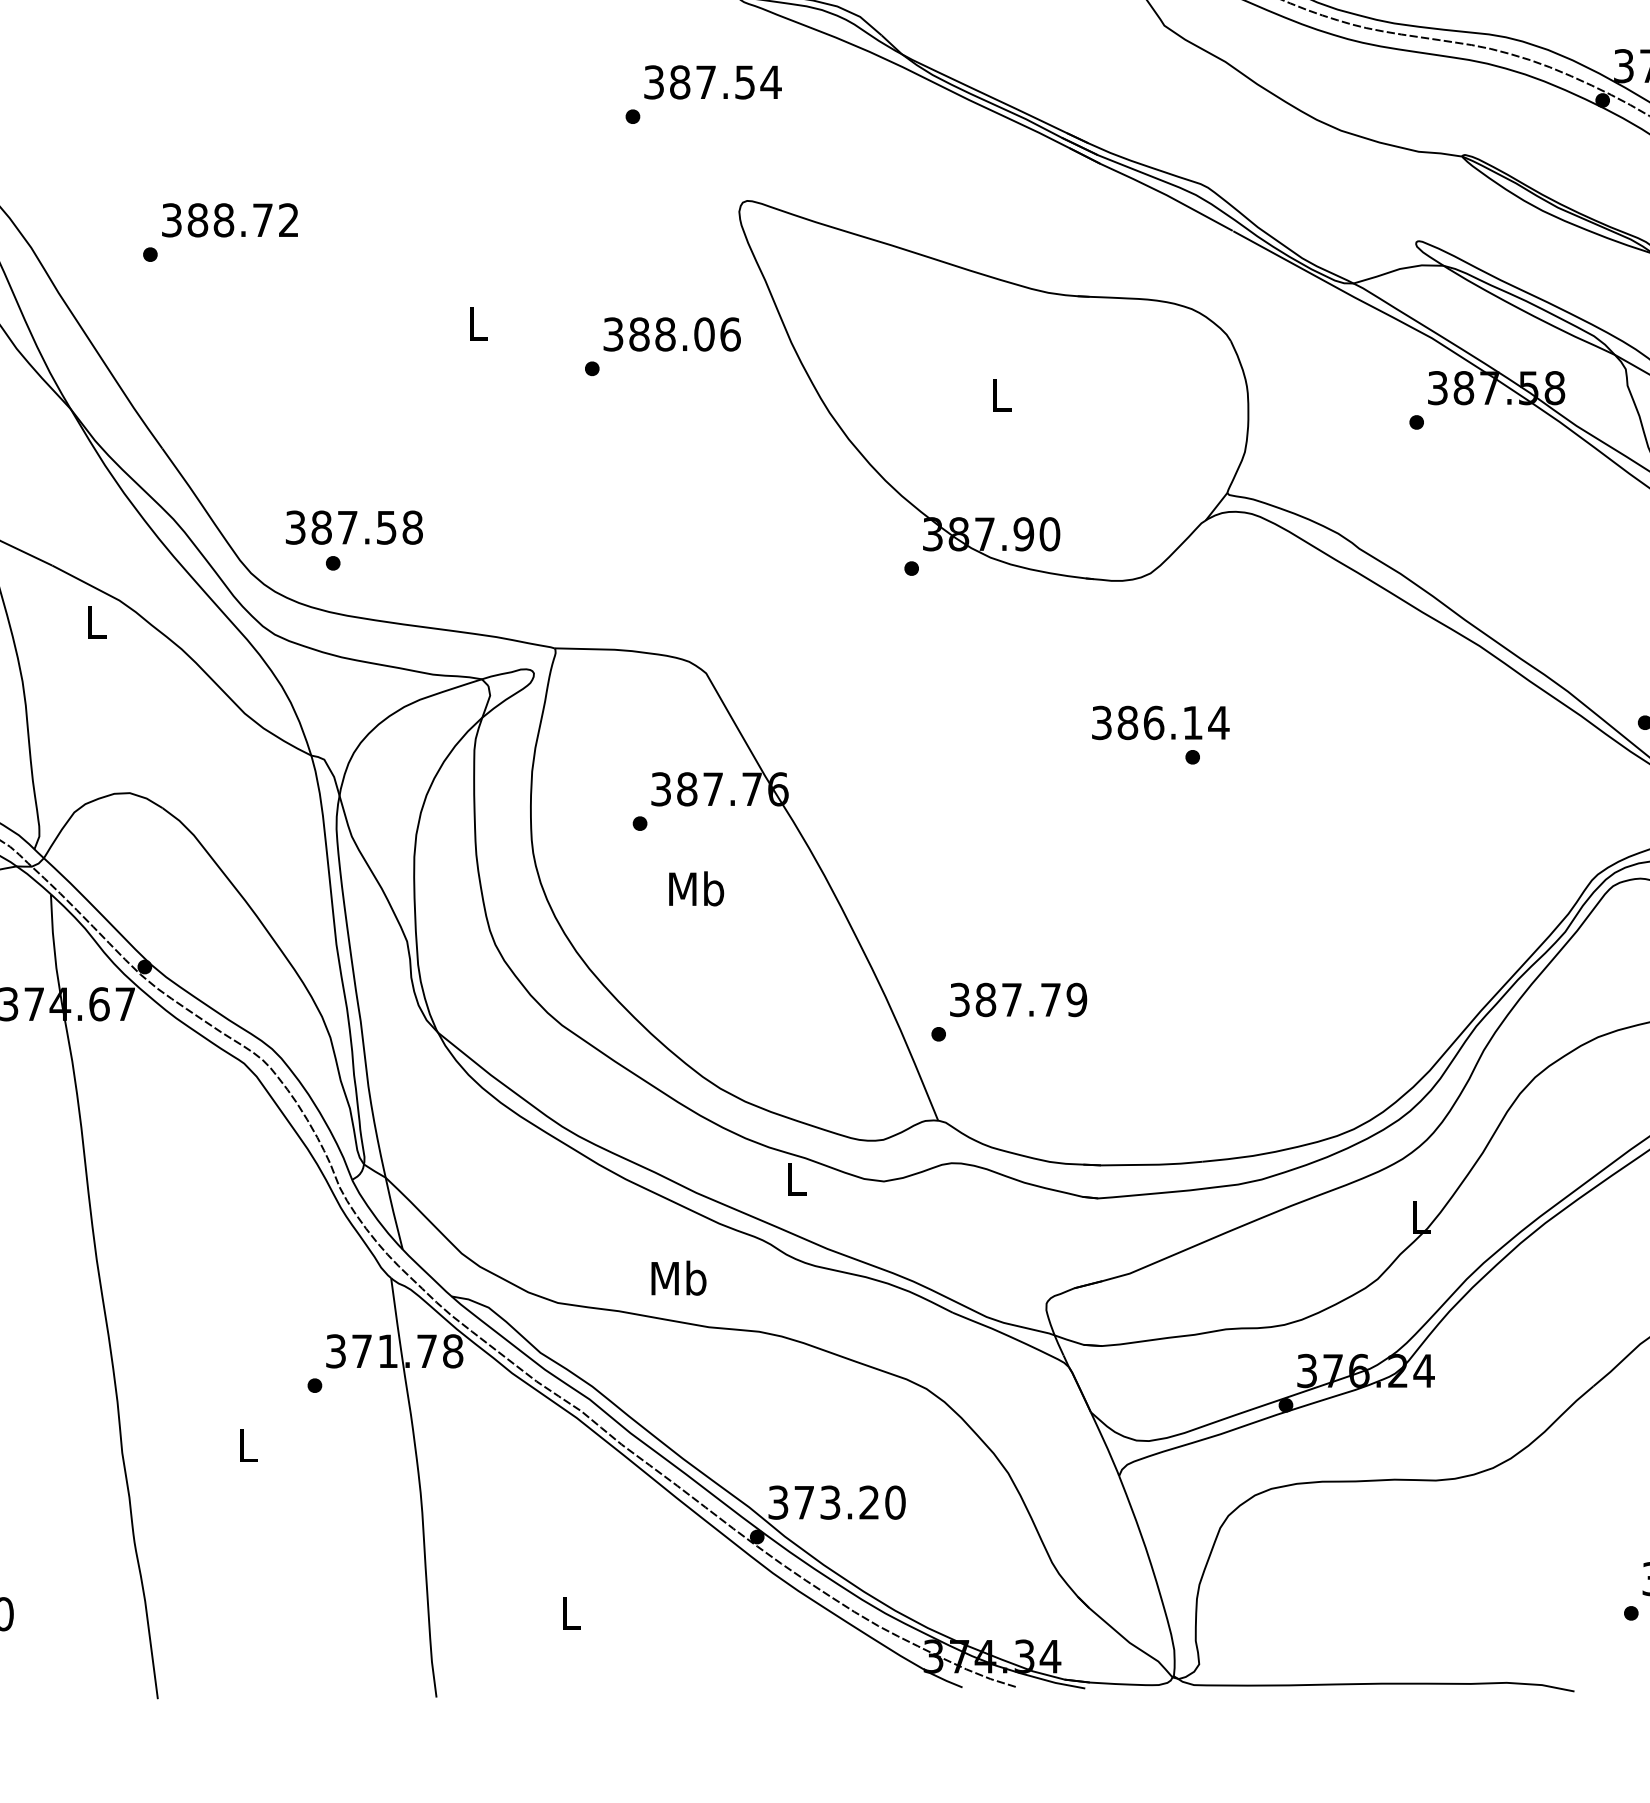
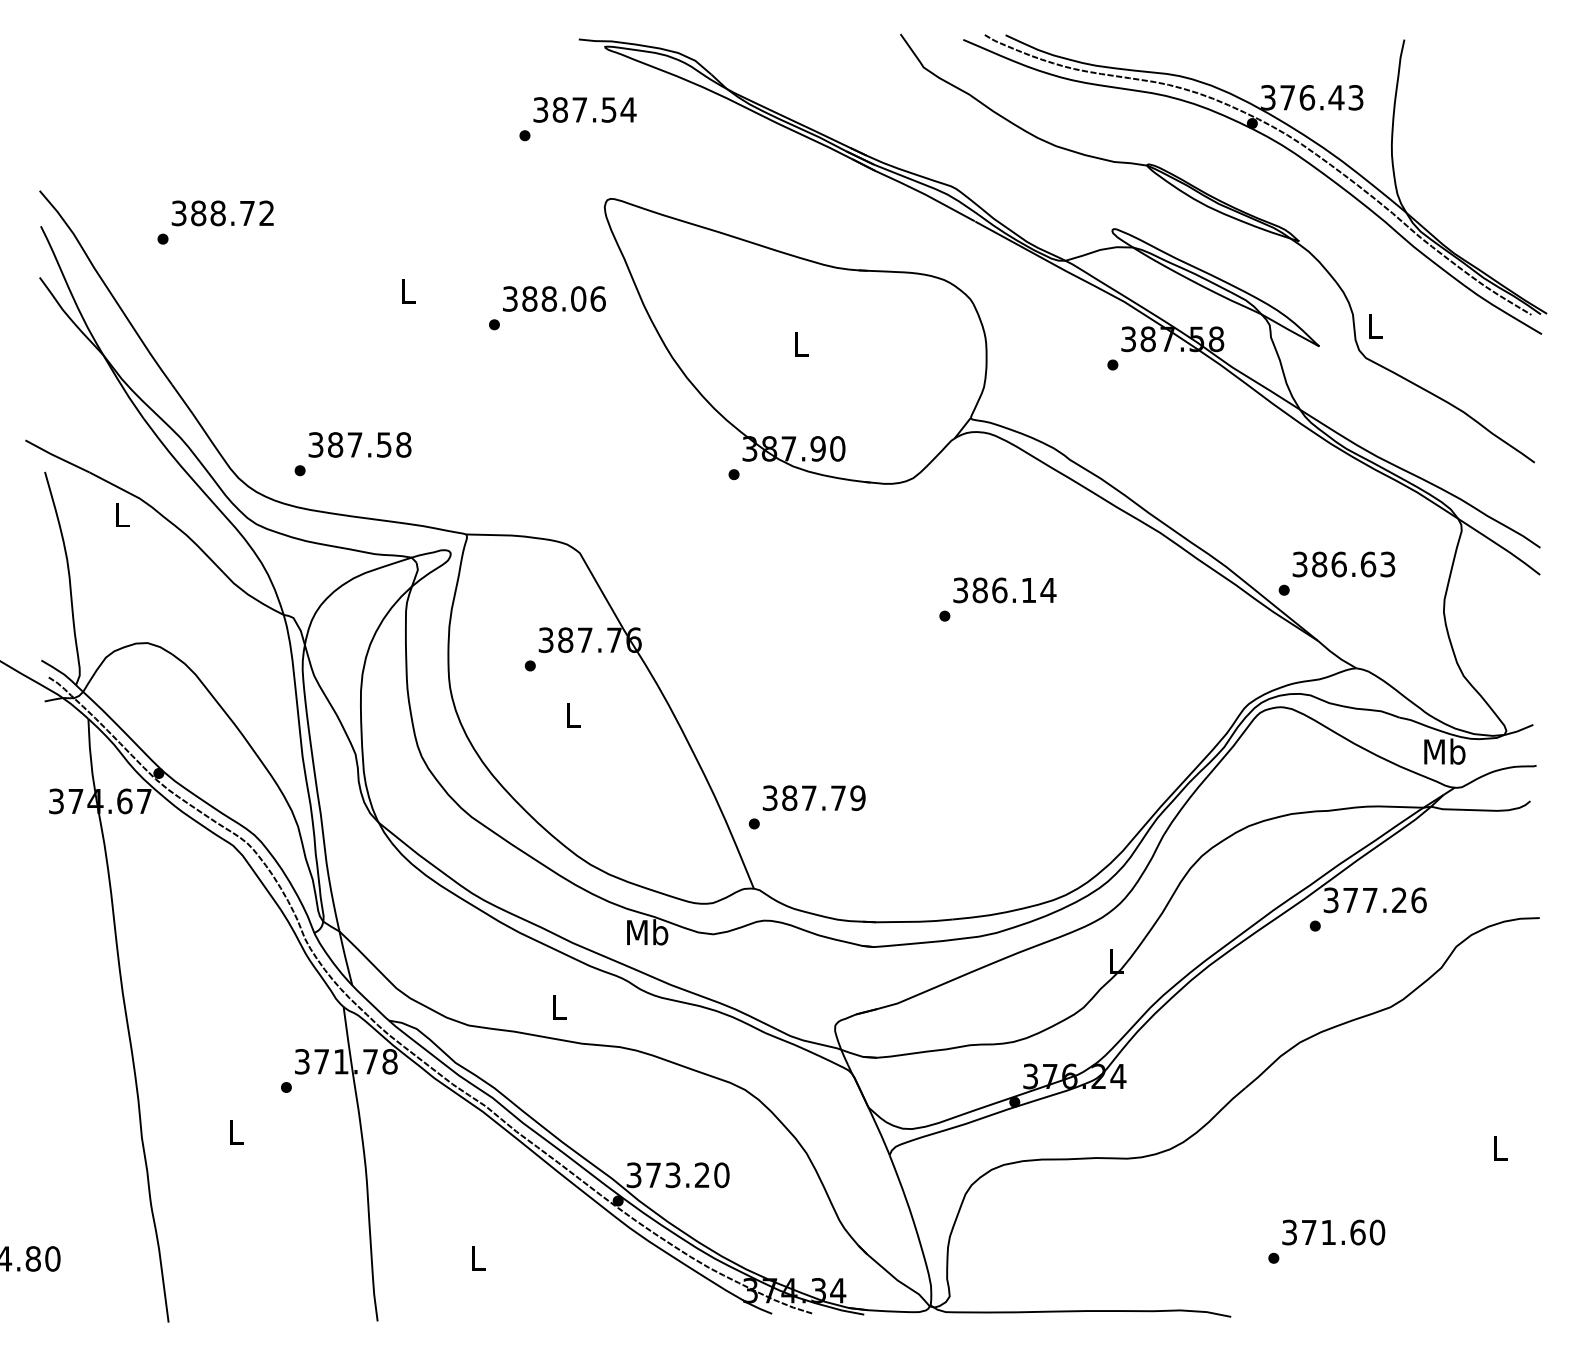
text: (353, 527) -> (359, 444), moved
text: (1160, 723) -> (1004, 590), moved
text: (696, 888) -> (572, 714), Mb -> L
text: (796, 1179) -> (647, 932), L -> Mb
text: (678, 1277) -> (559, 1006), Mb -> L

